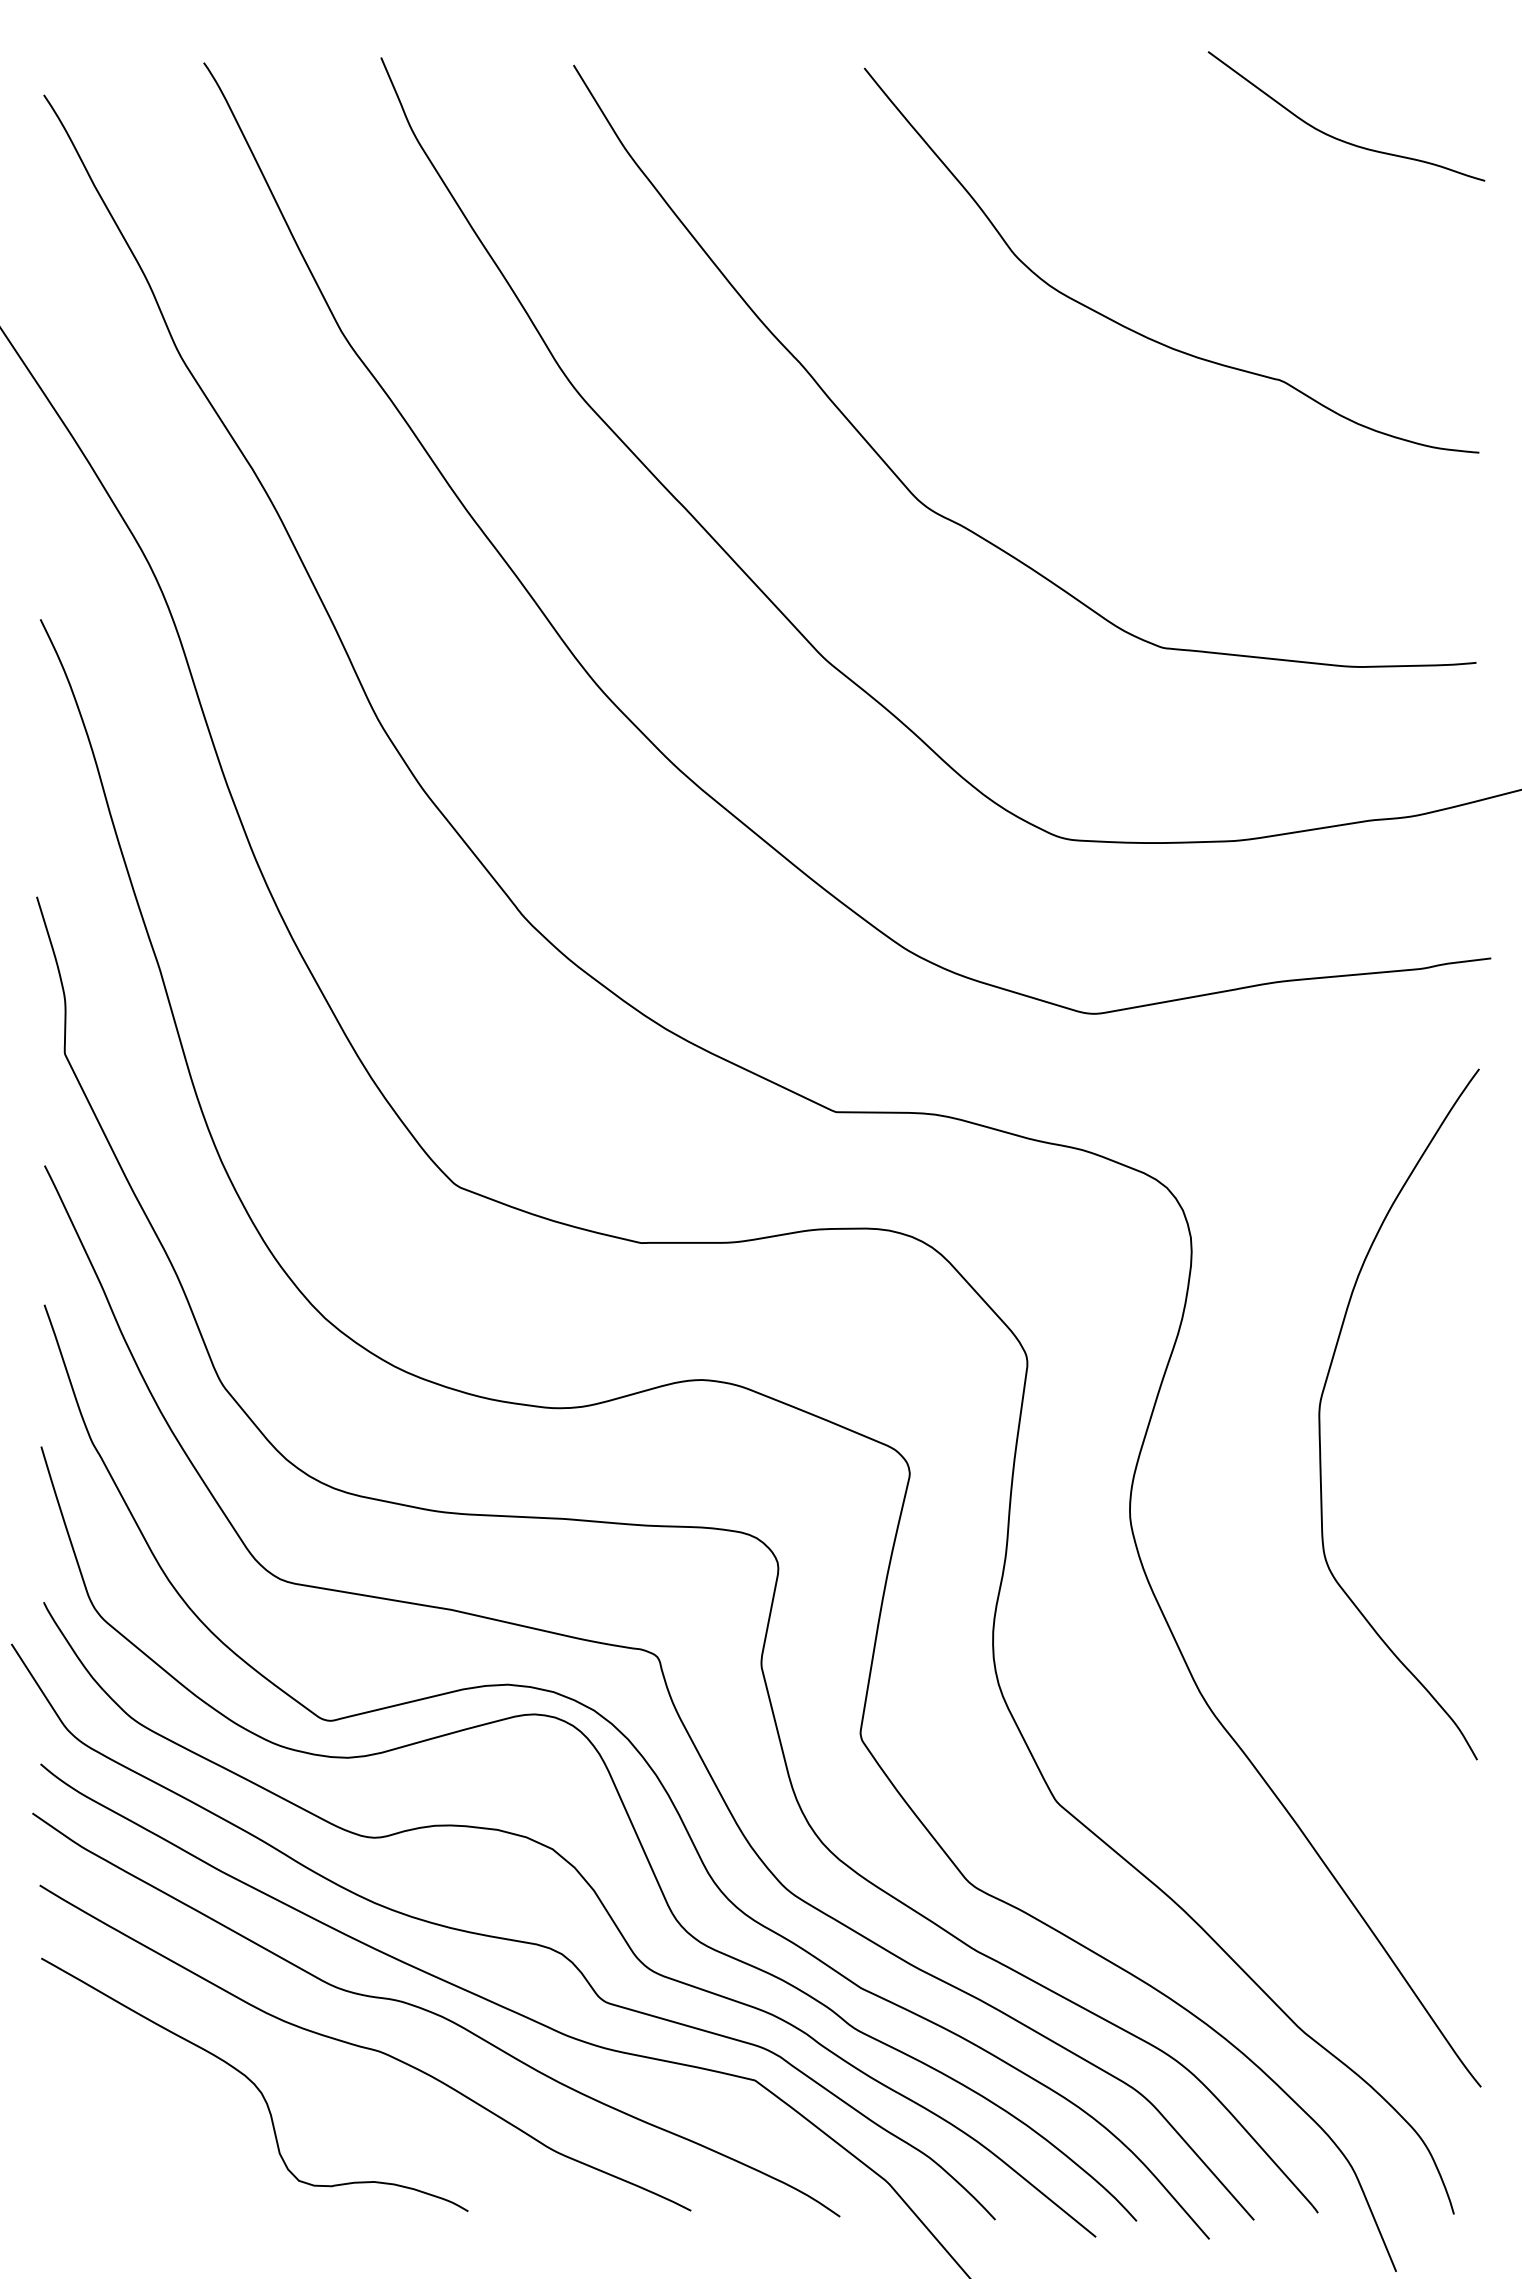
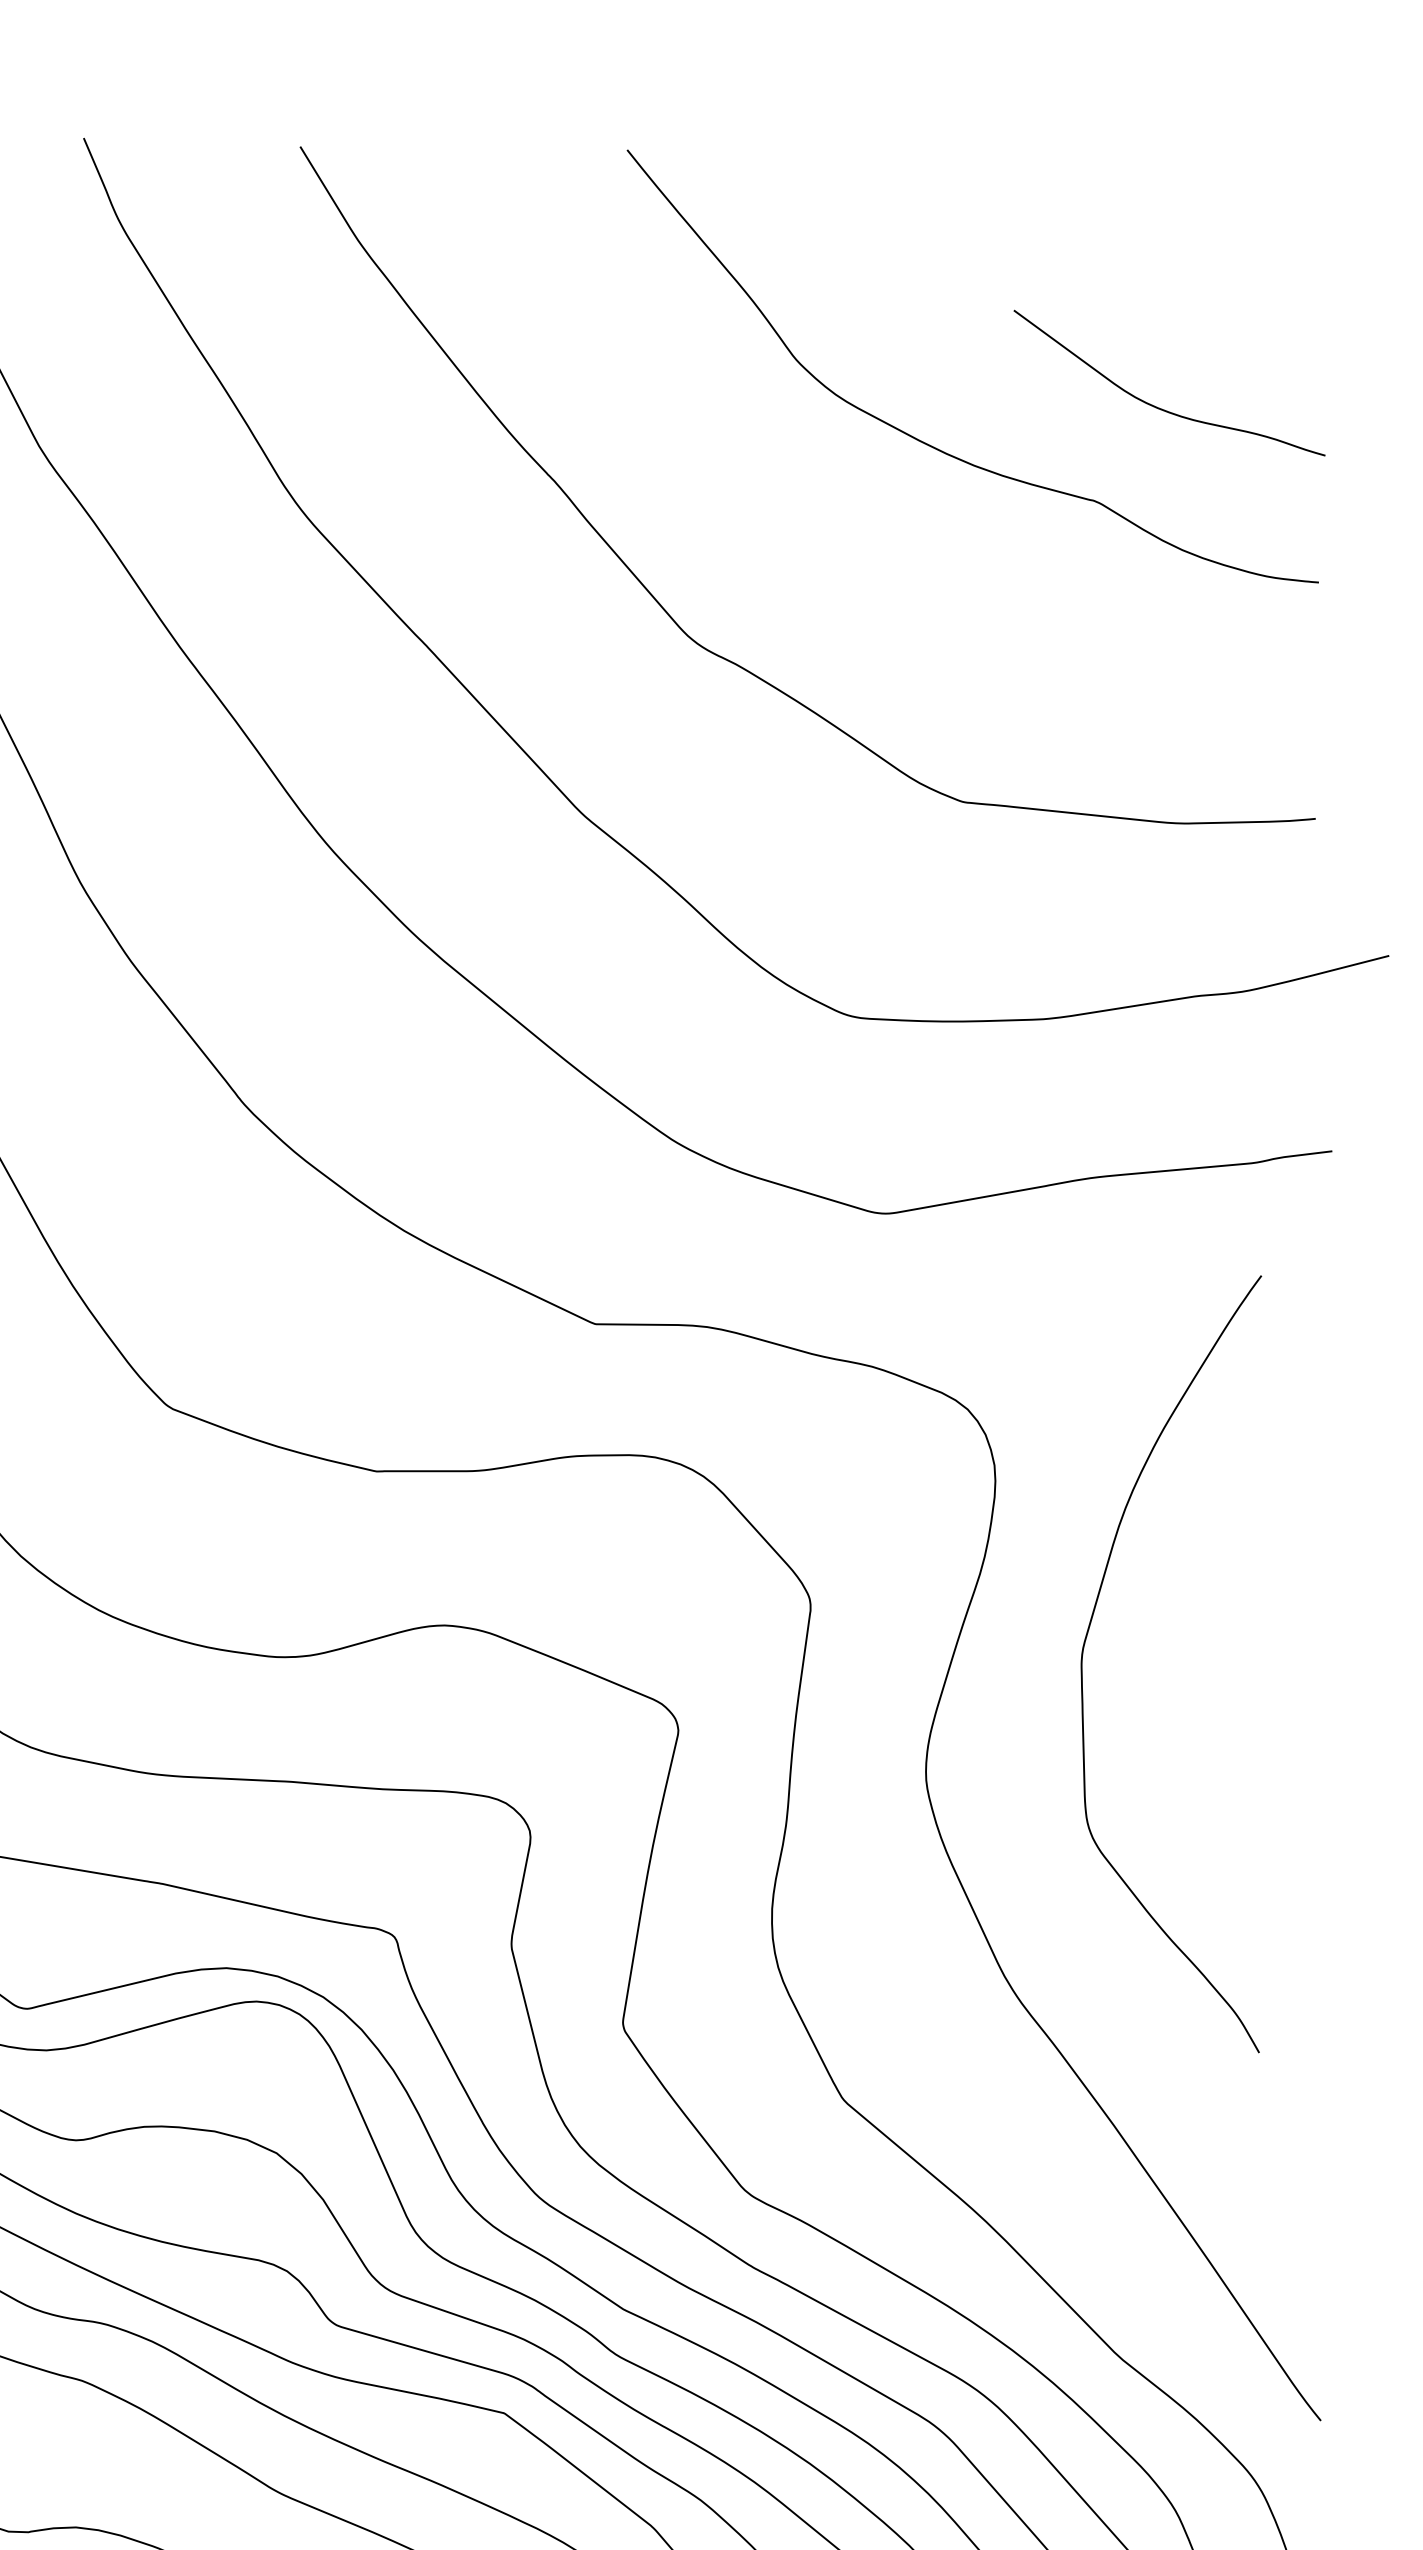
curve: (1336, 137) -> (1158, 406), moved
curve: (1323, 1394) -> (1086, 1641), moved

